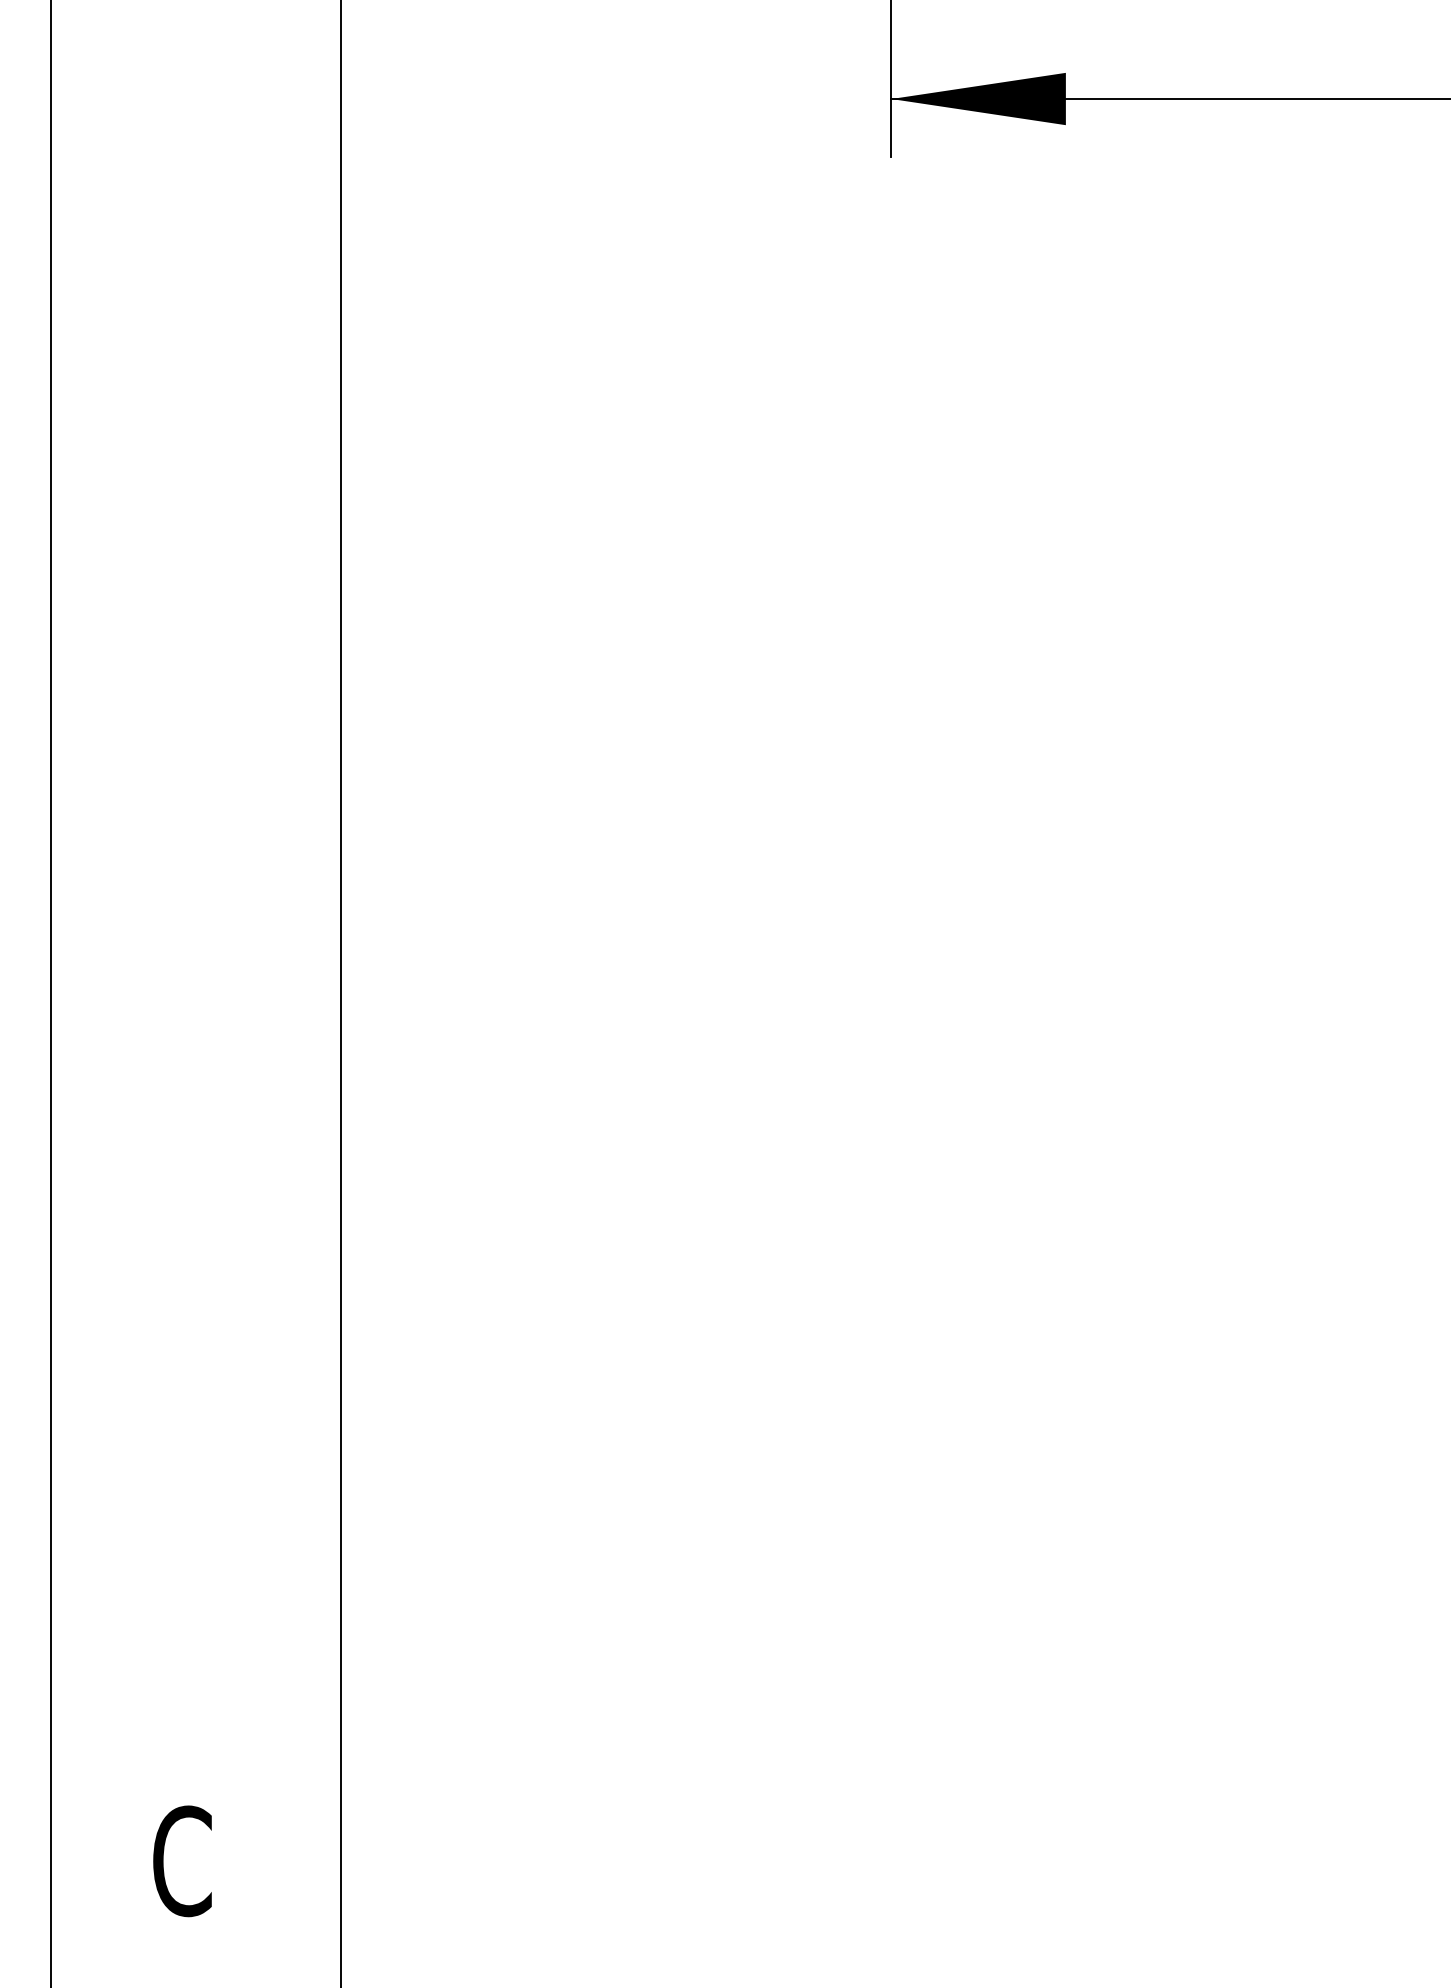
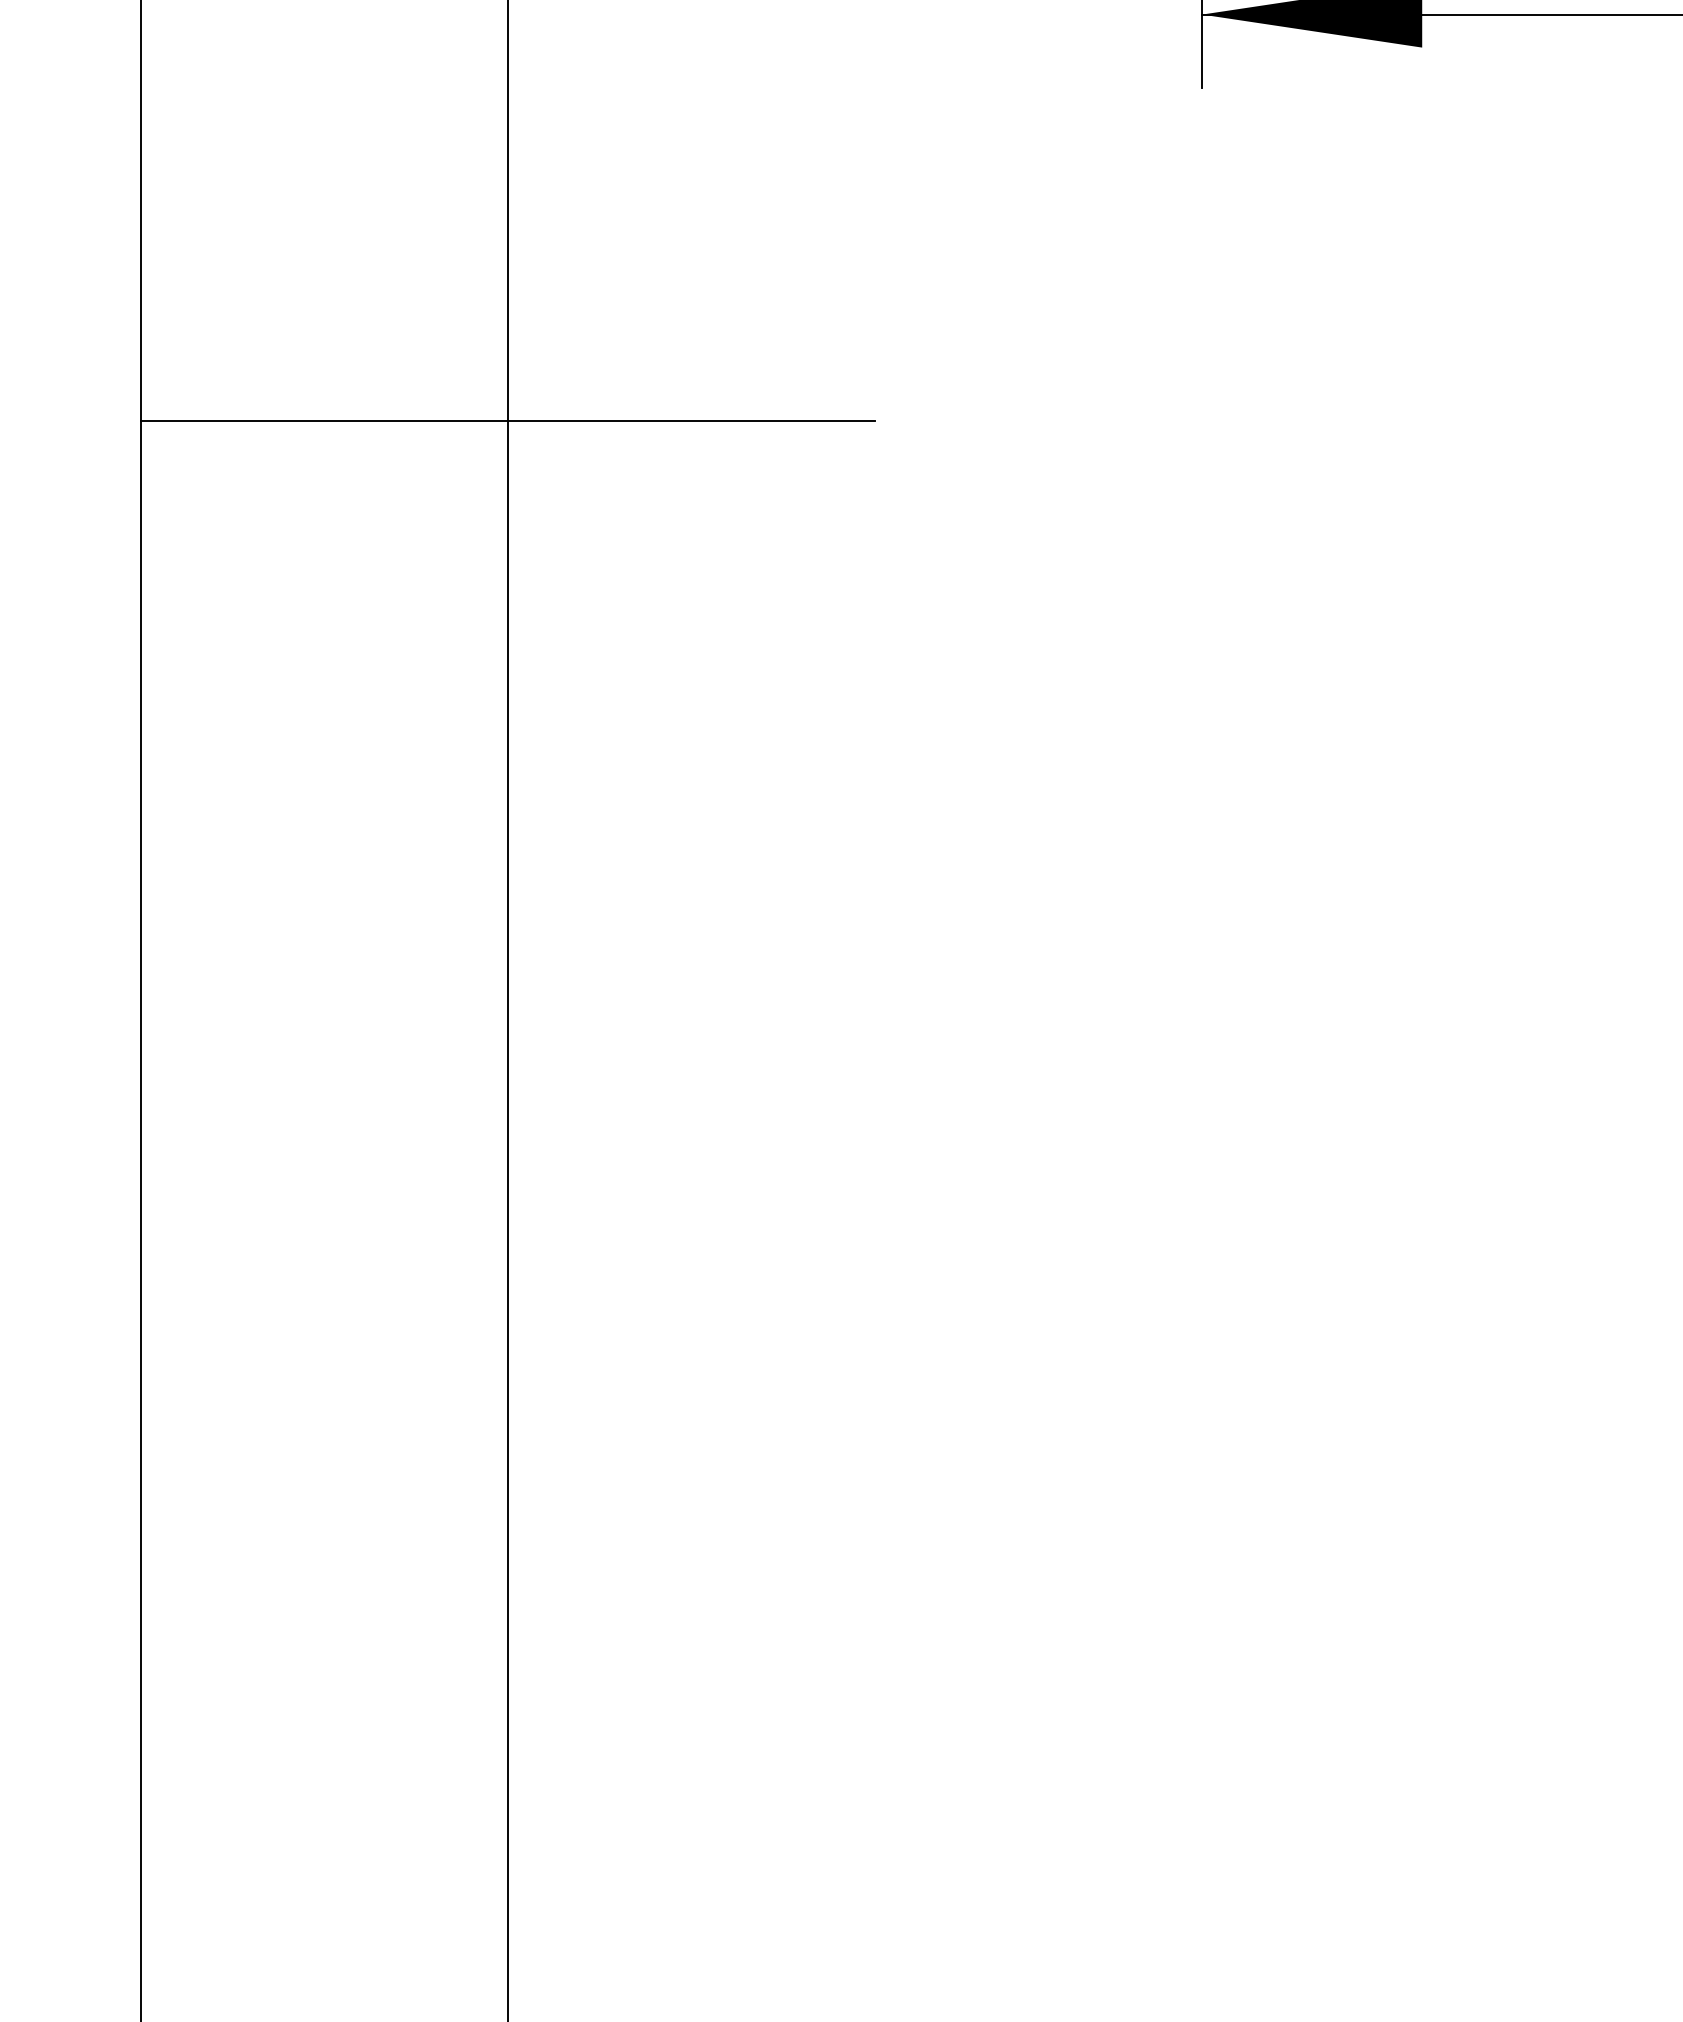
line: (341, 421) -> (508, 421), added

